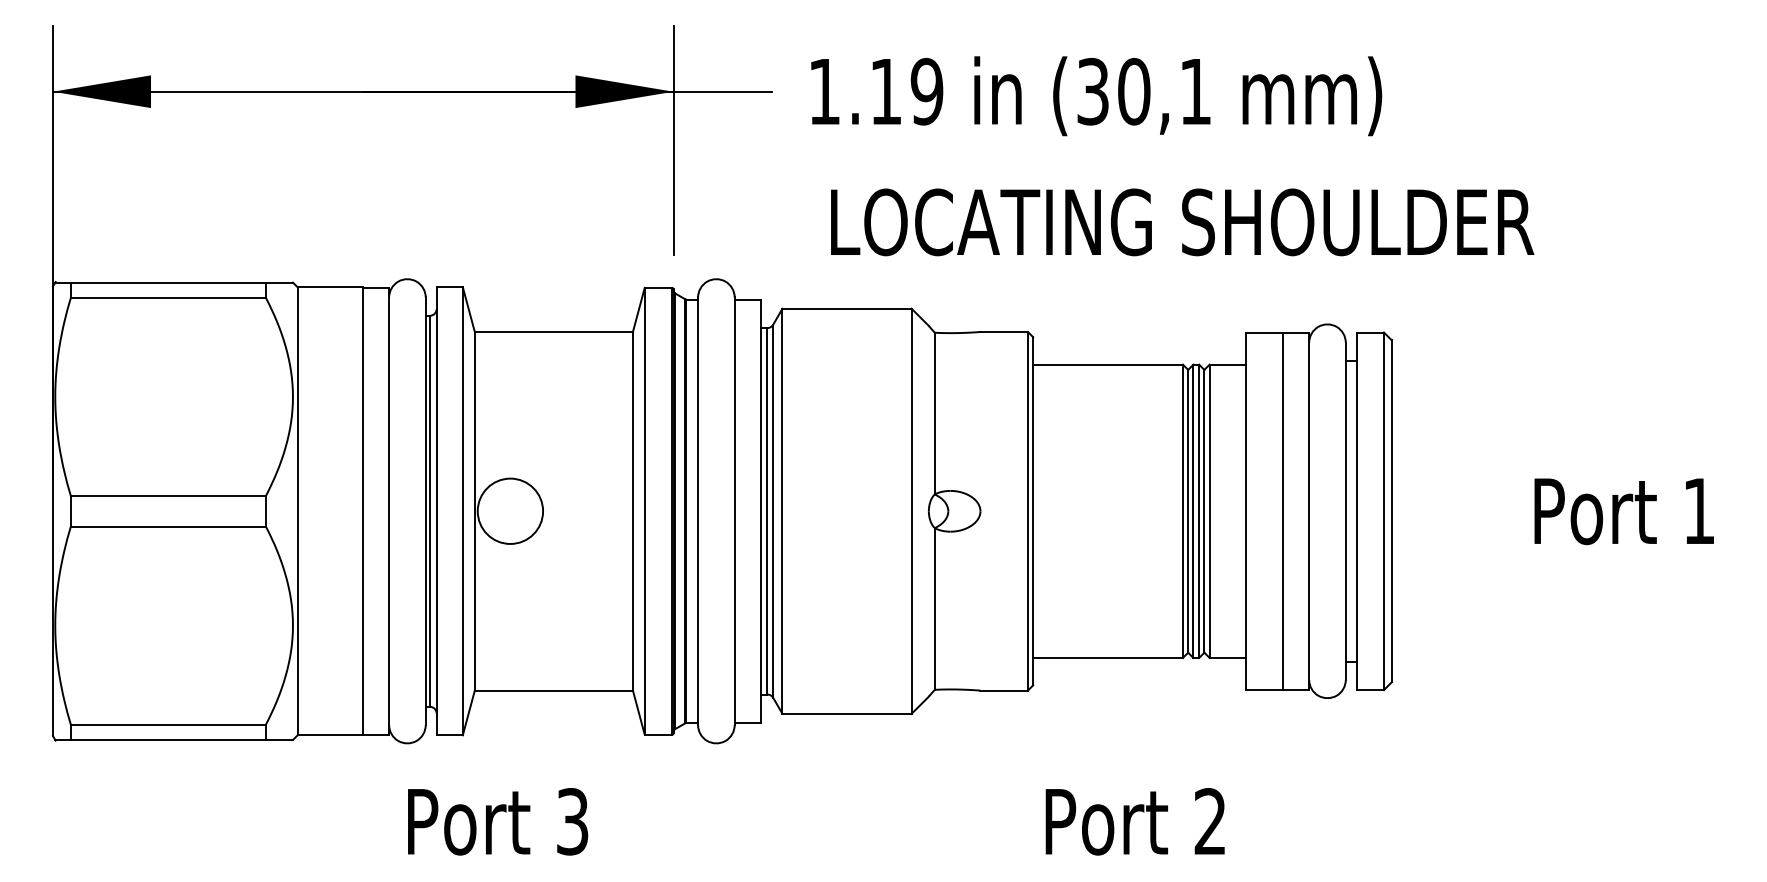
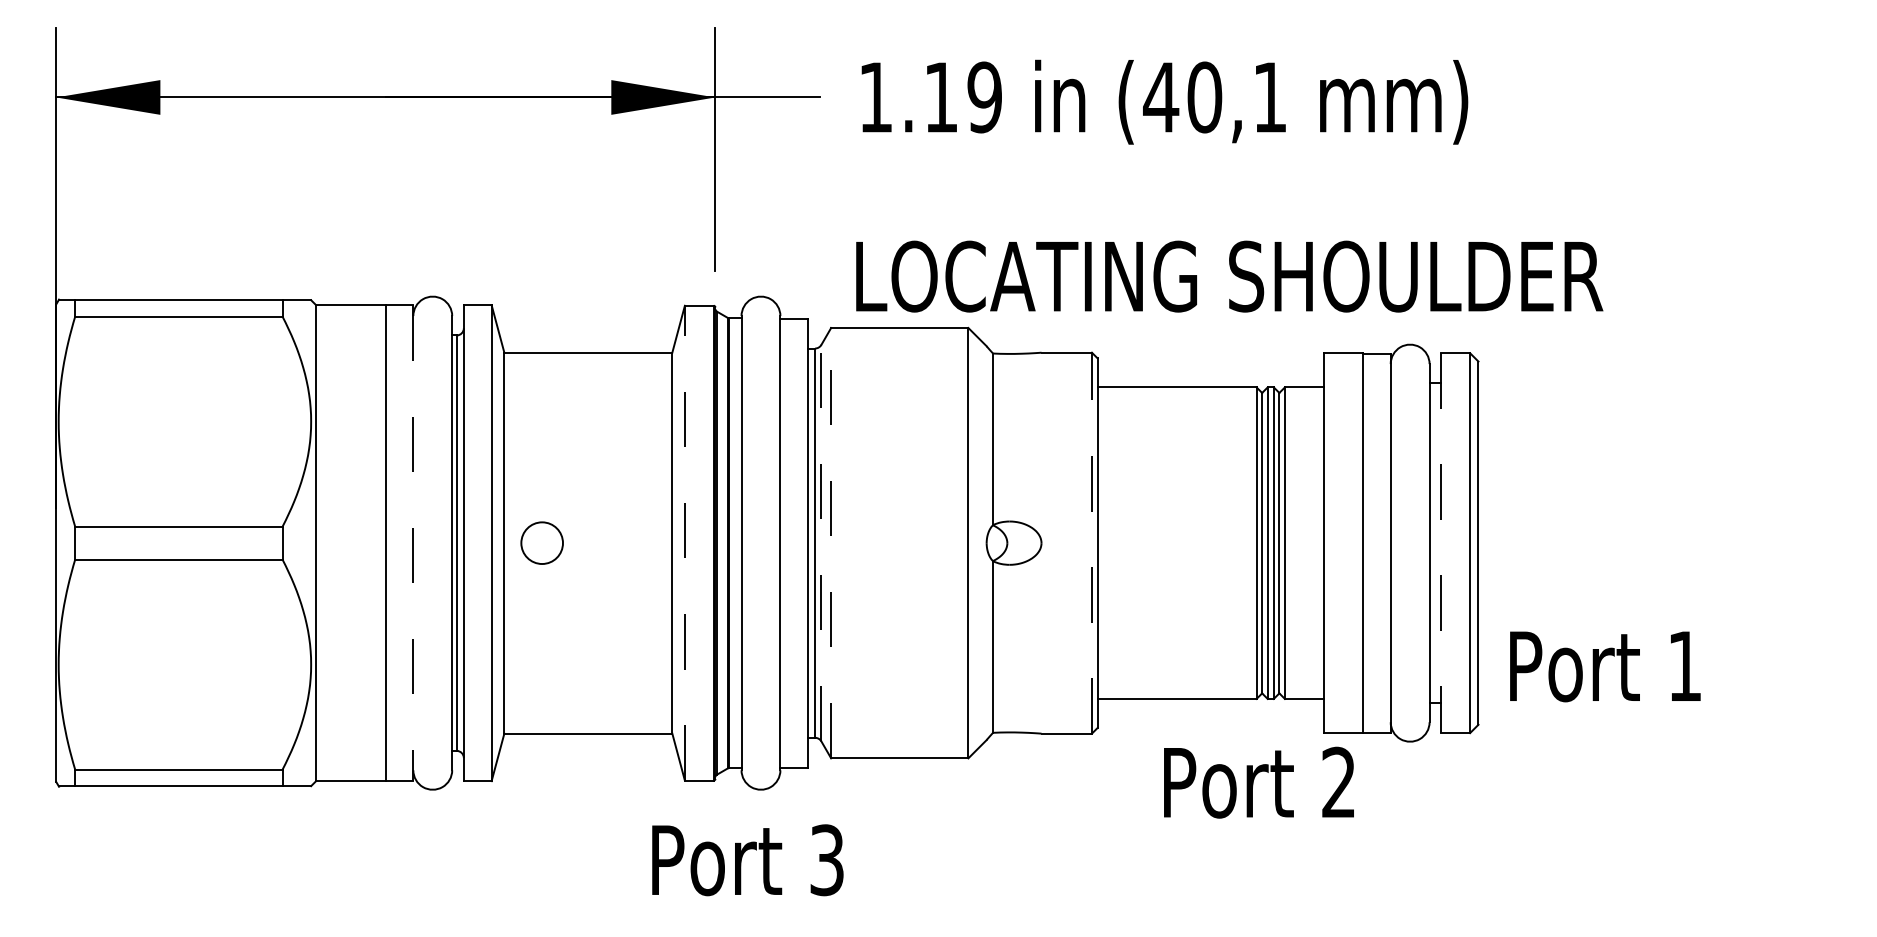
text: (1093, 91) -> (1161, 97), (30,1 -> (40,1
text: (1182, 222) -> (1229, 276), moved
circle: (510, 510) -> (542, 542), size x0.6
line: (644, 510) -> (684, 542), solid -> dashed
line: (1027, 510) -> (1091, 542), solid -> dashed
line: (389, 511) -> (413, 543), solid -> dashed
line: (773, 511) -> (821, 543), solid -> dashed
line: (782, 511) -> (831, 543), solid -> dashed
line: (1356, 511) -> (1440, 543), solid -> dashed
text: (1623, 511) -> (1604, 666), moved
text: (498, 821) -> (748, 859), moved
text: (1134, 821) -> (1258, 782), moved

